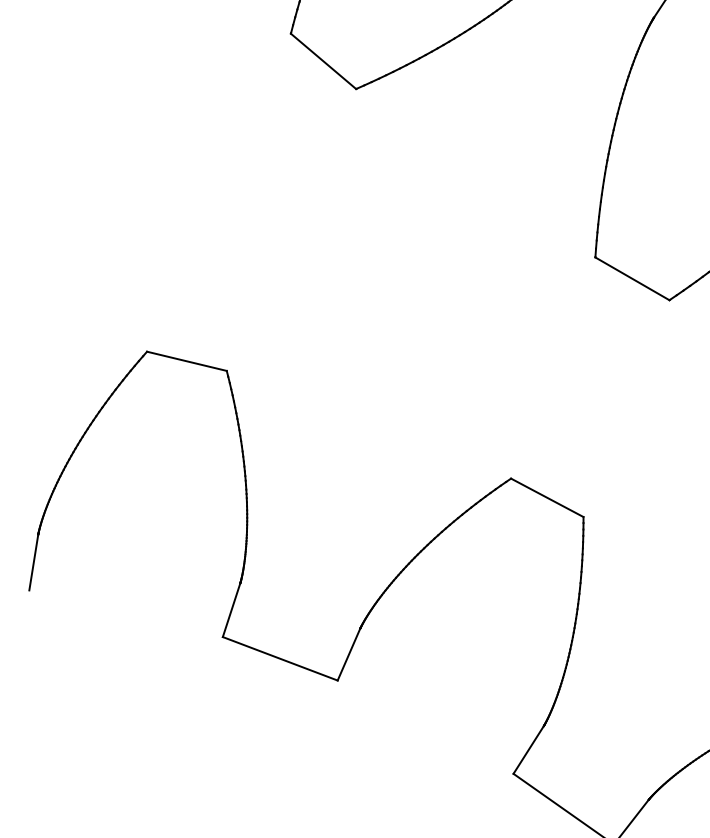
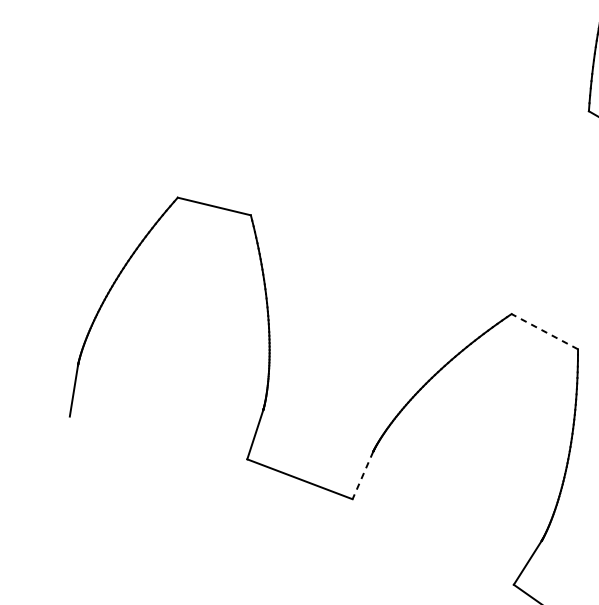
line: (547, 497) -> (544, 331), solid -> dashed
line: (348, 655) -> (362, 476), solid -> dashed

